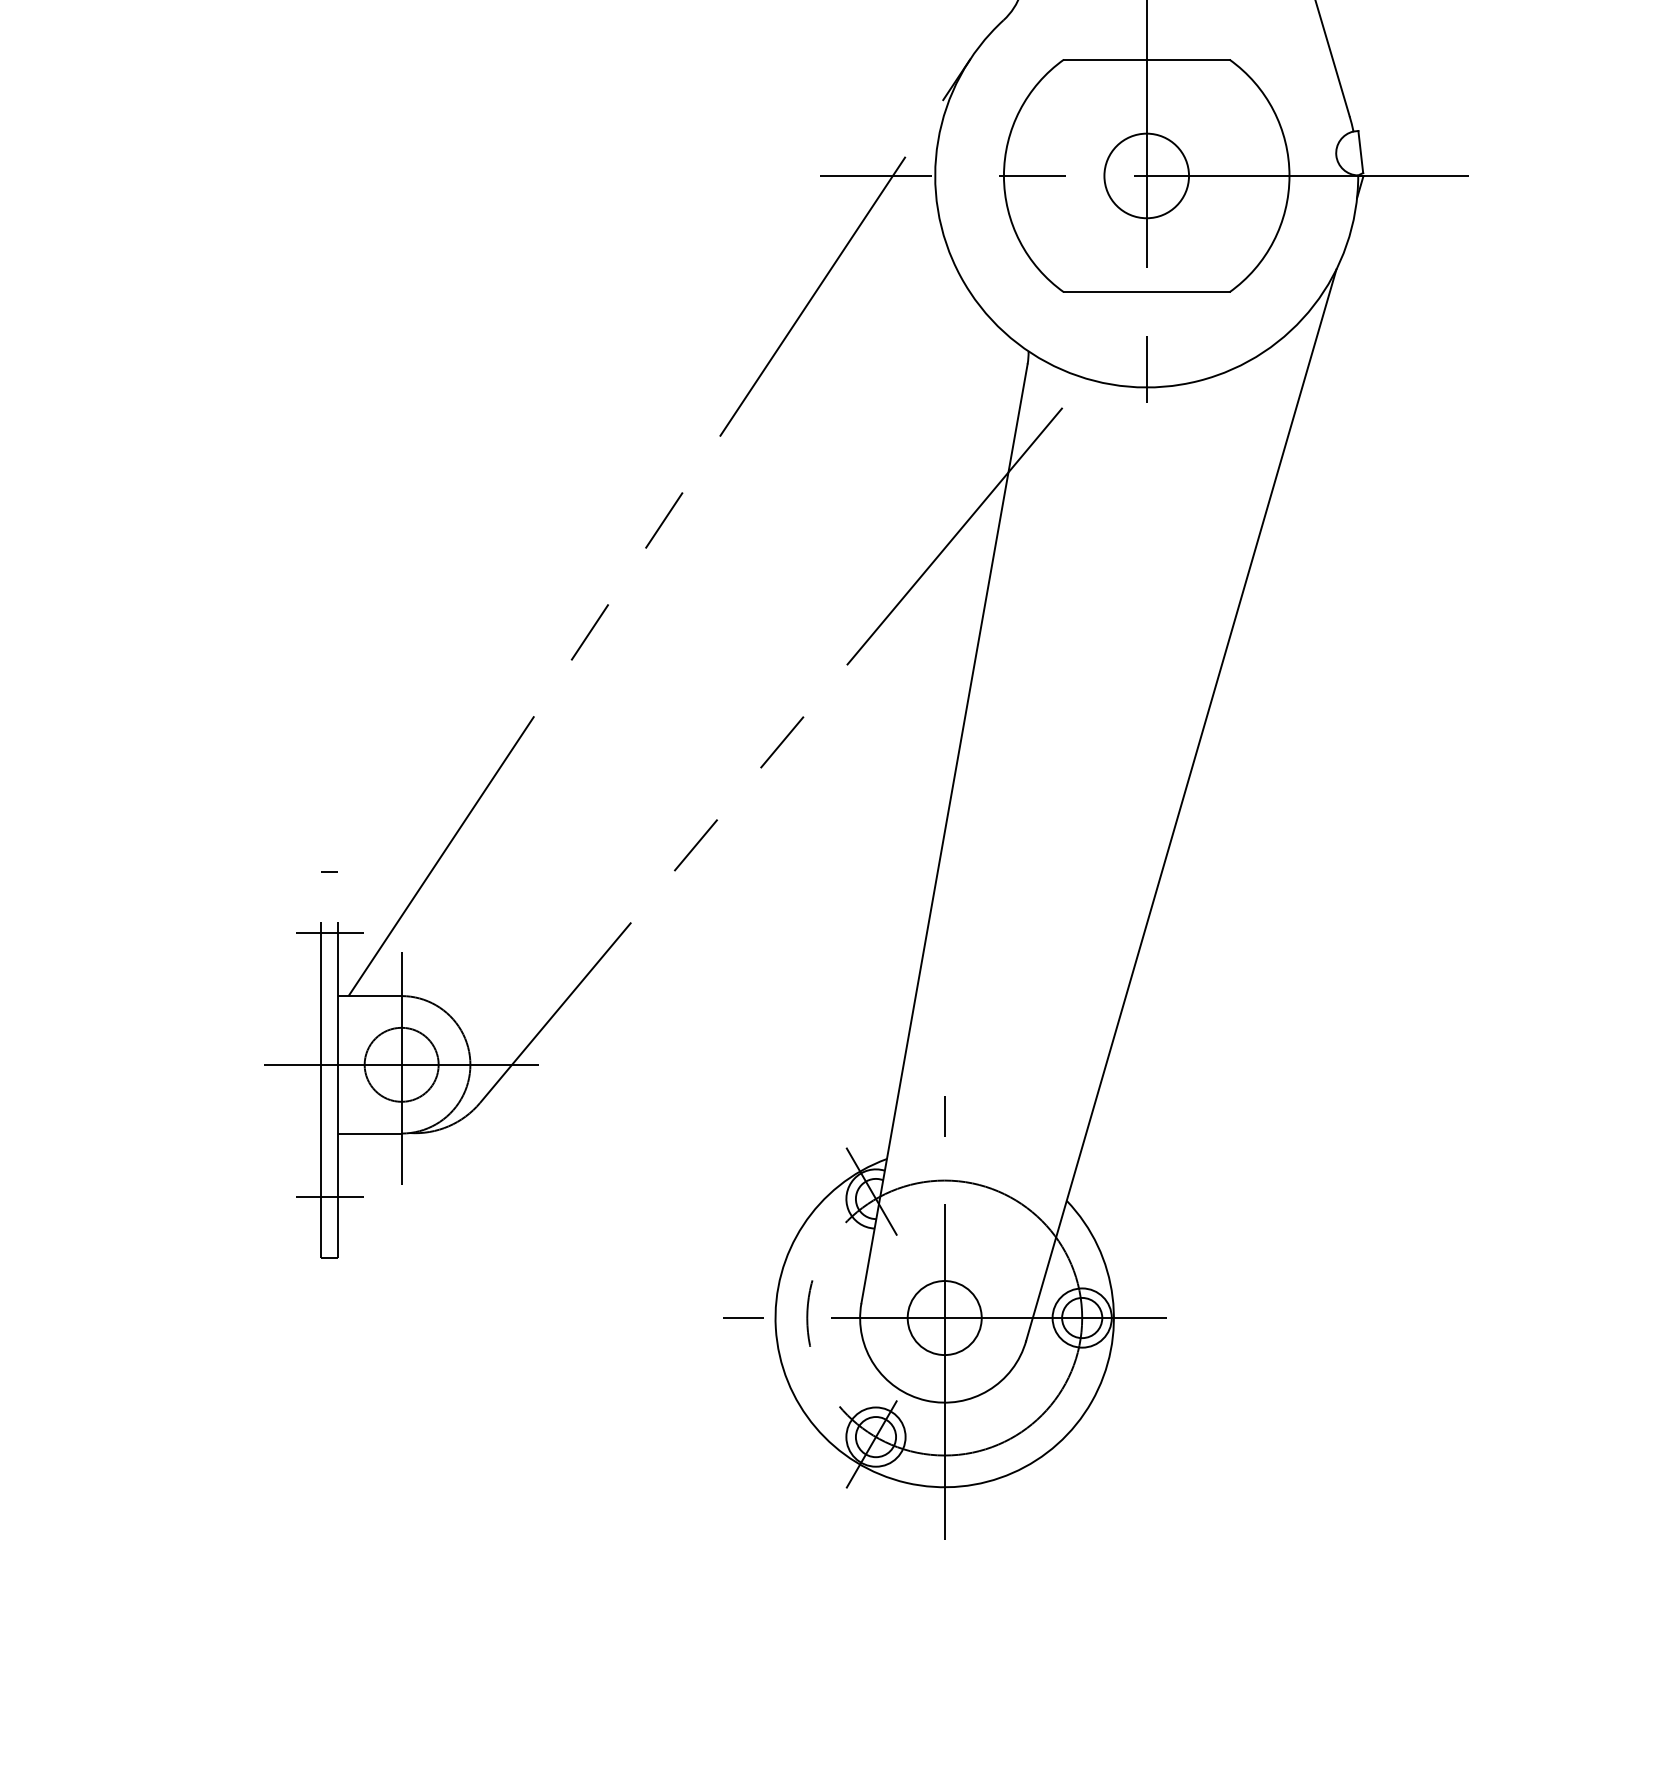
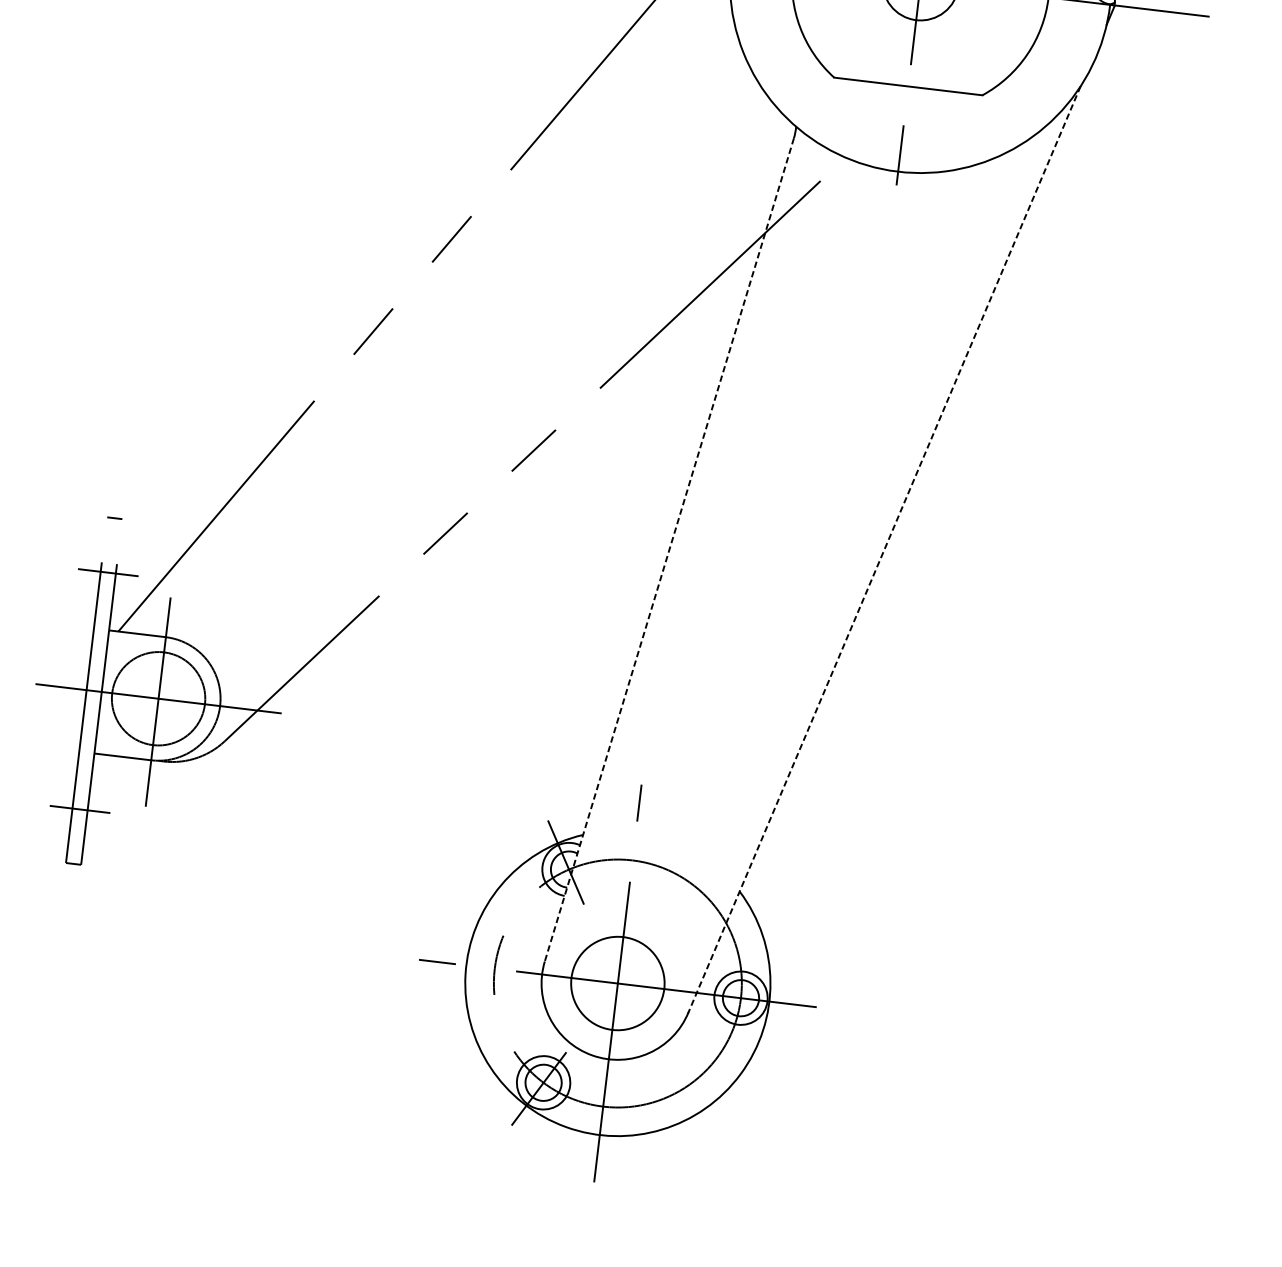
line: (1181, 805) -> (884, 549), solid -> dashed
line: (944, 833) -> (669, 549), solid -> dashed
circle: (401, 1064) -> (158, 698), size x1.4
circle: (944, 1318) -> (617, 983), size x1.4

